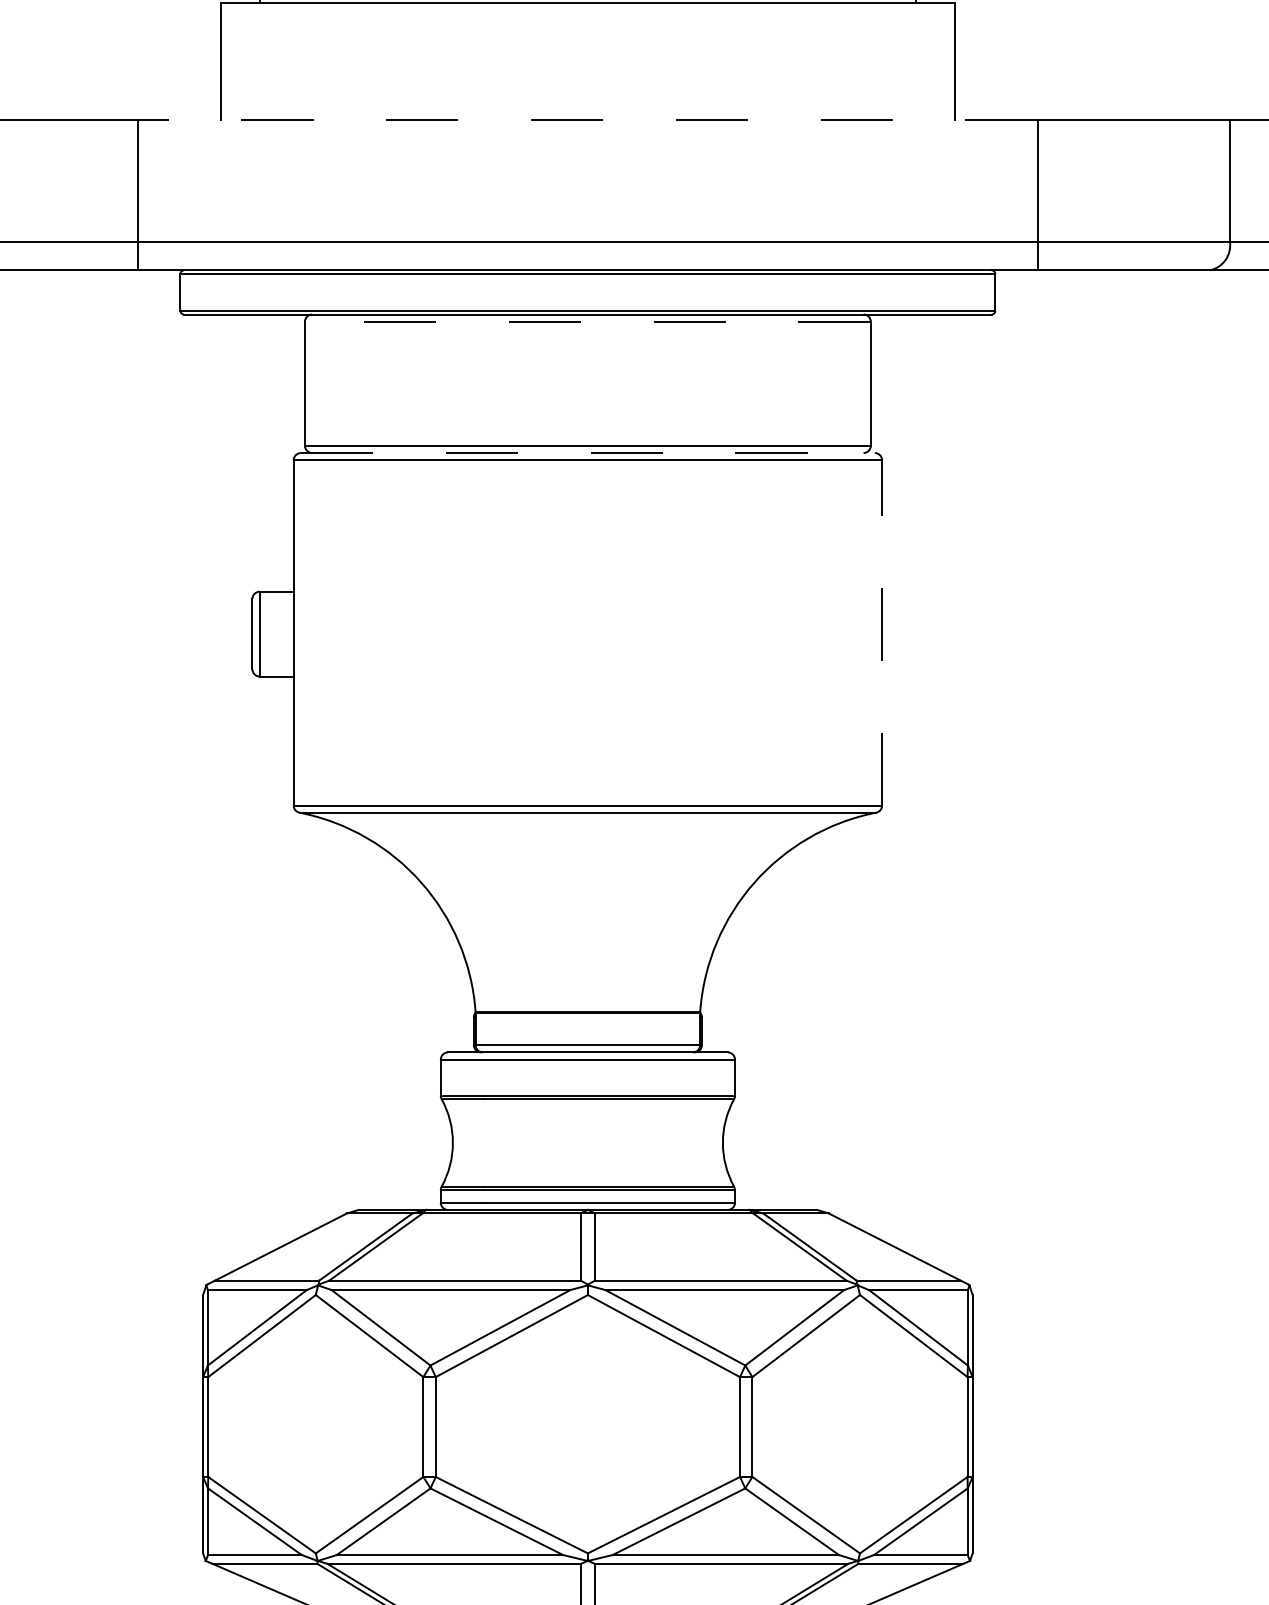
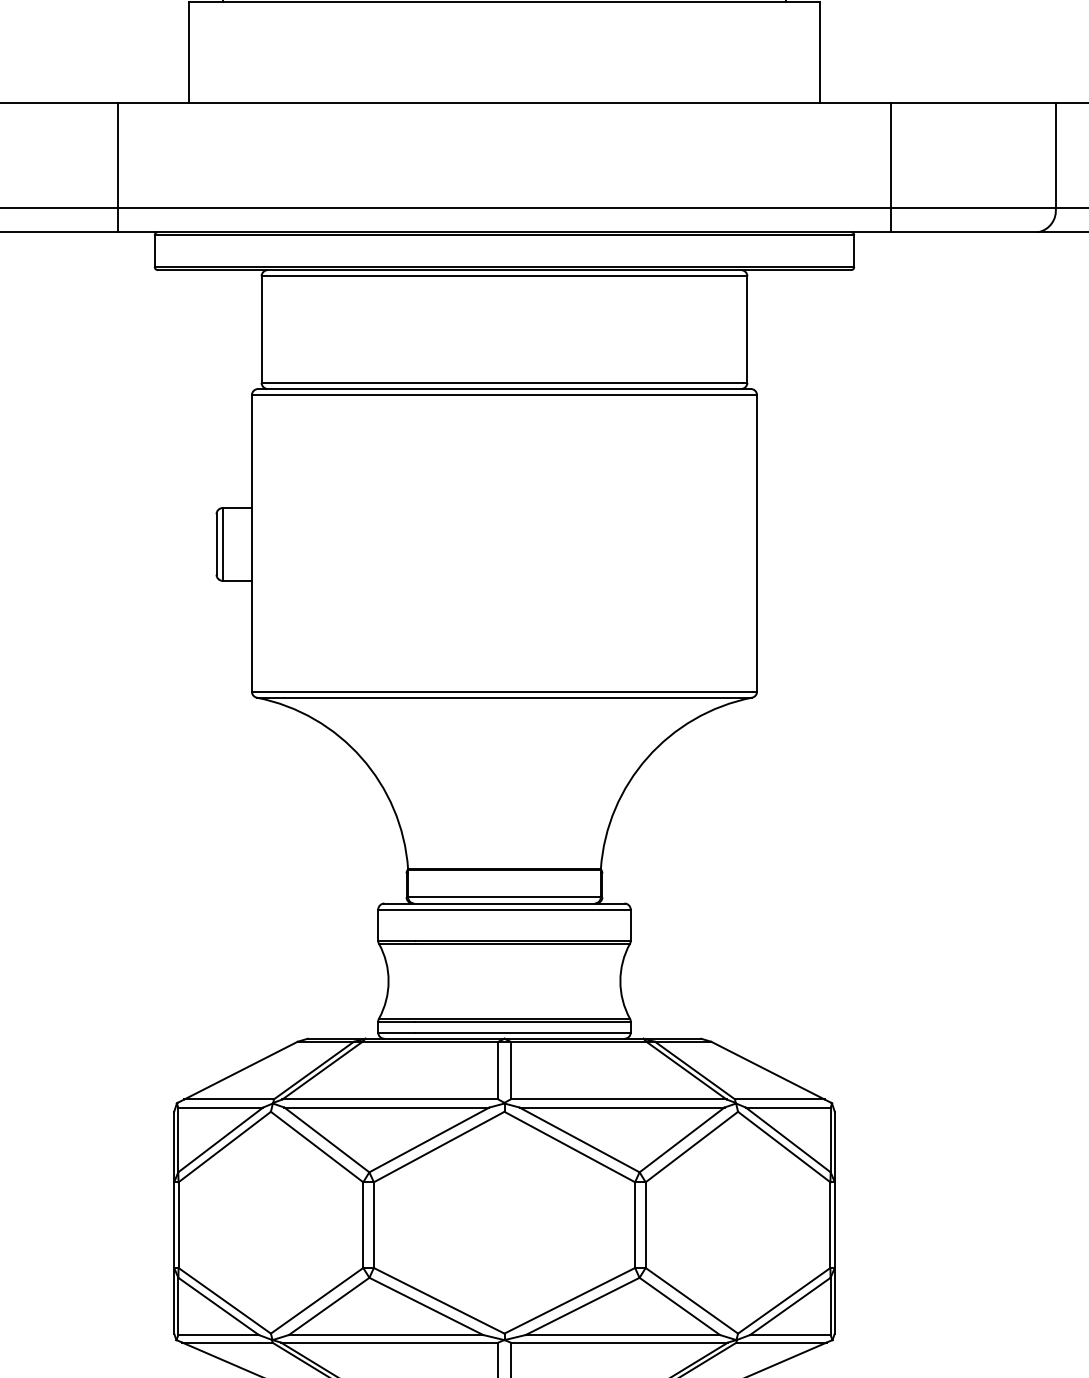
line: (587, 120) -> (504, 103), dashed -> solid
line: (587, 321) -> (504, 276), dashed -> solid
line: (587, 453) -> (504, 389), dashed -> solid
line: (882, 631) -> (757, 542), dashed -> solid

